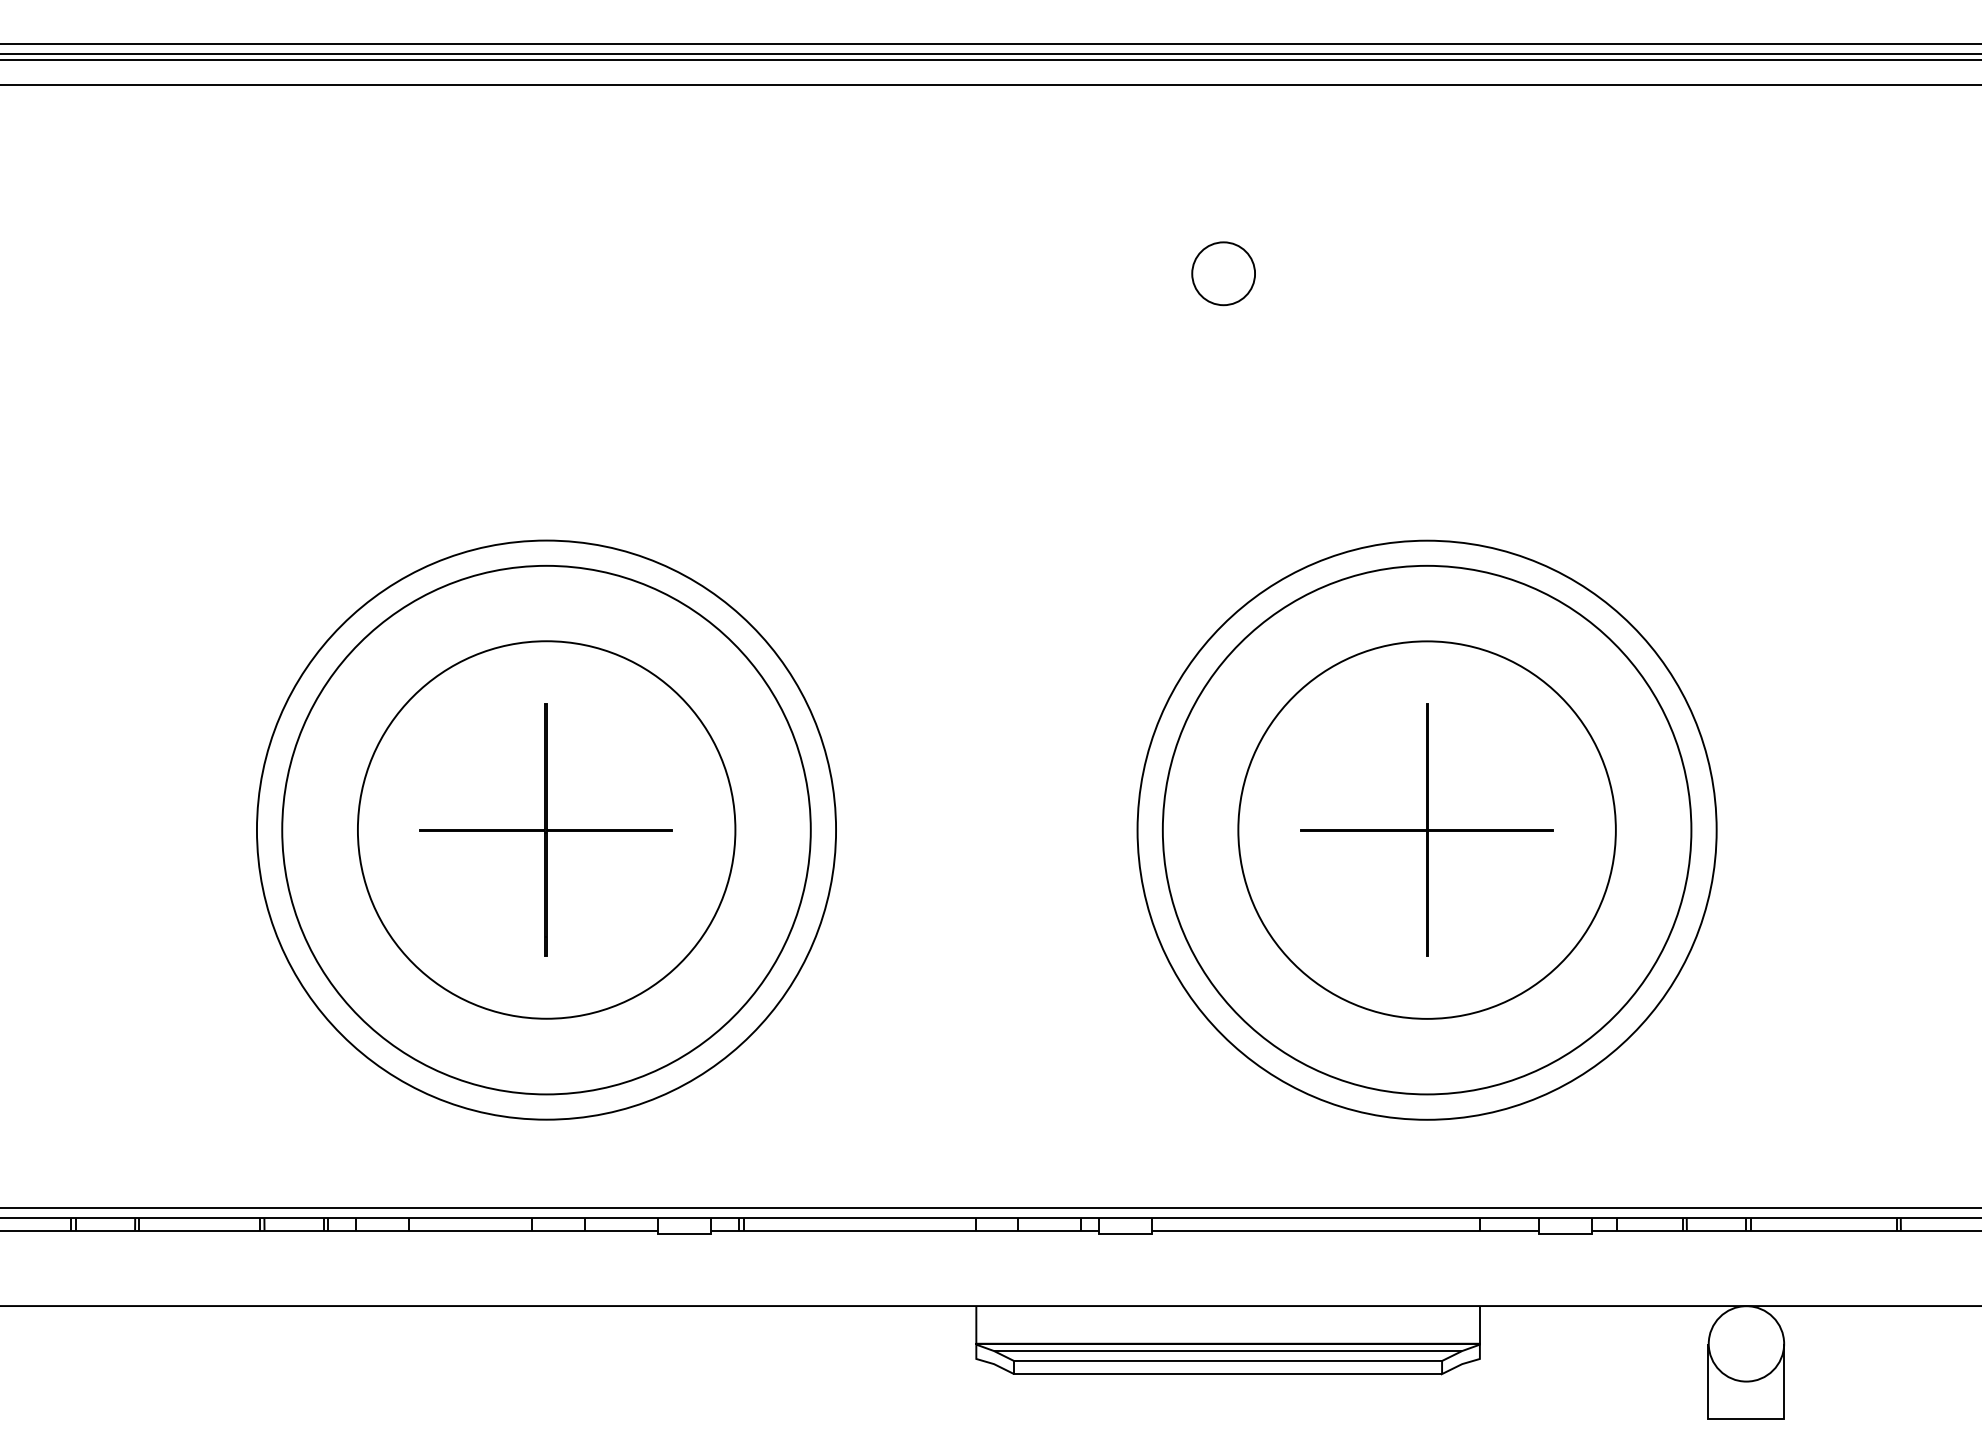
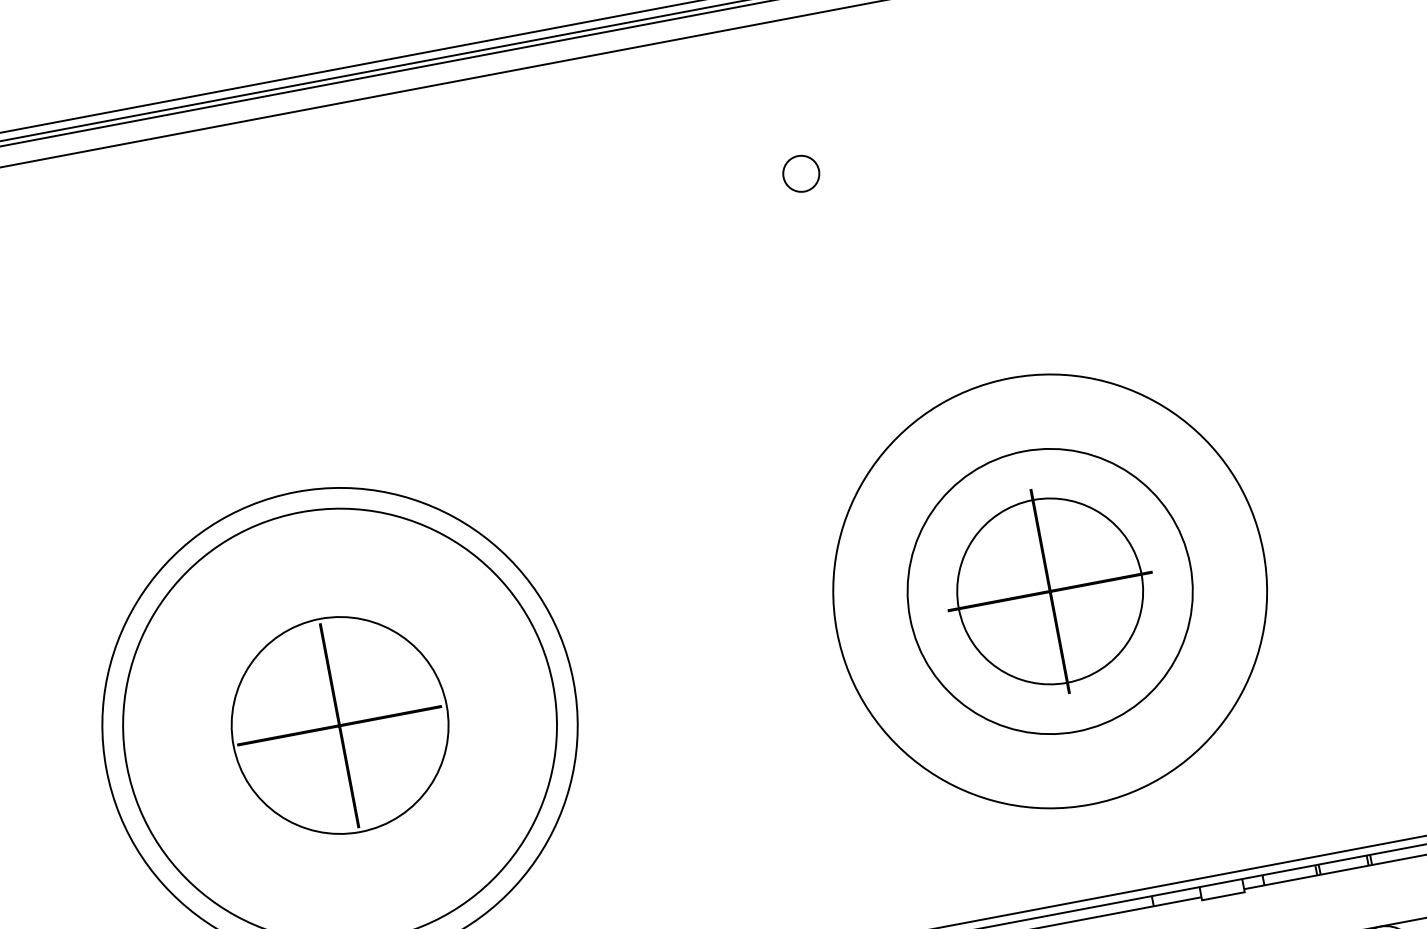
circle: (1223, 273) -> (801, 173), size x0.7
circle: (546, 829) -> (339, 725), size x0.7
circle: (1426, 829) -> (1049, 591), size x0.6
circle: (1426, 829) -> (1049, 591), size x0.6

